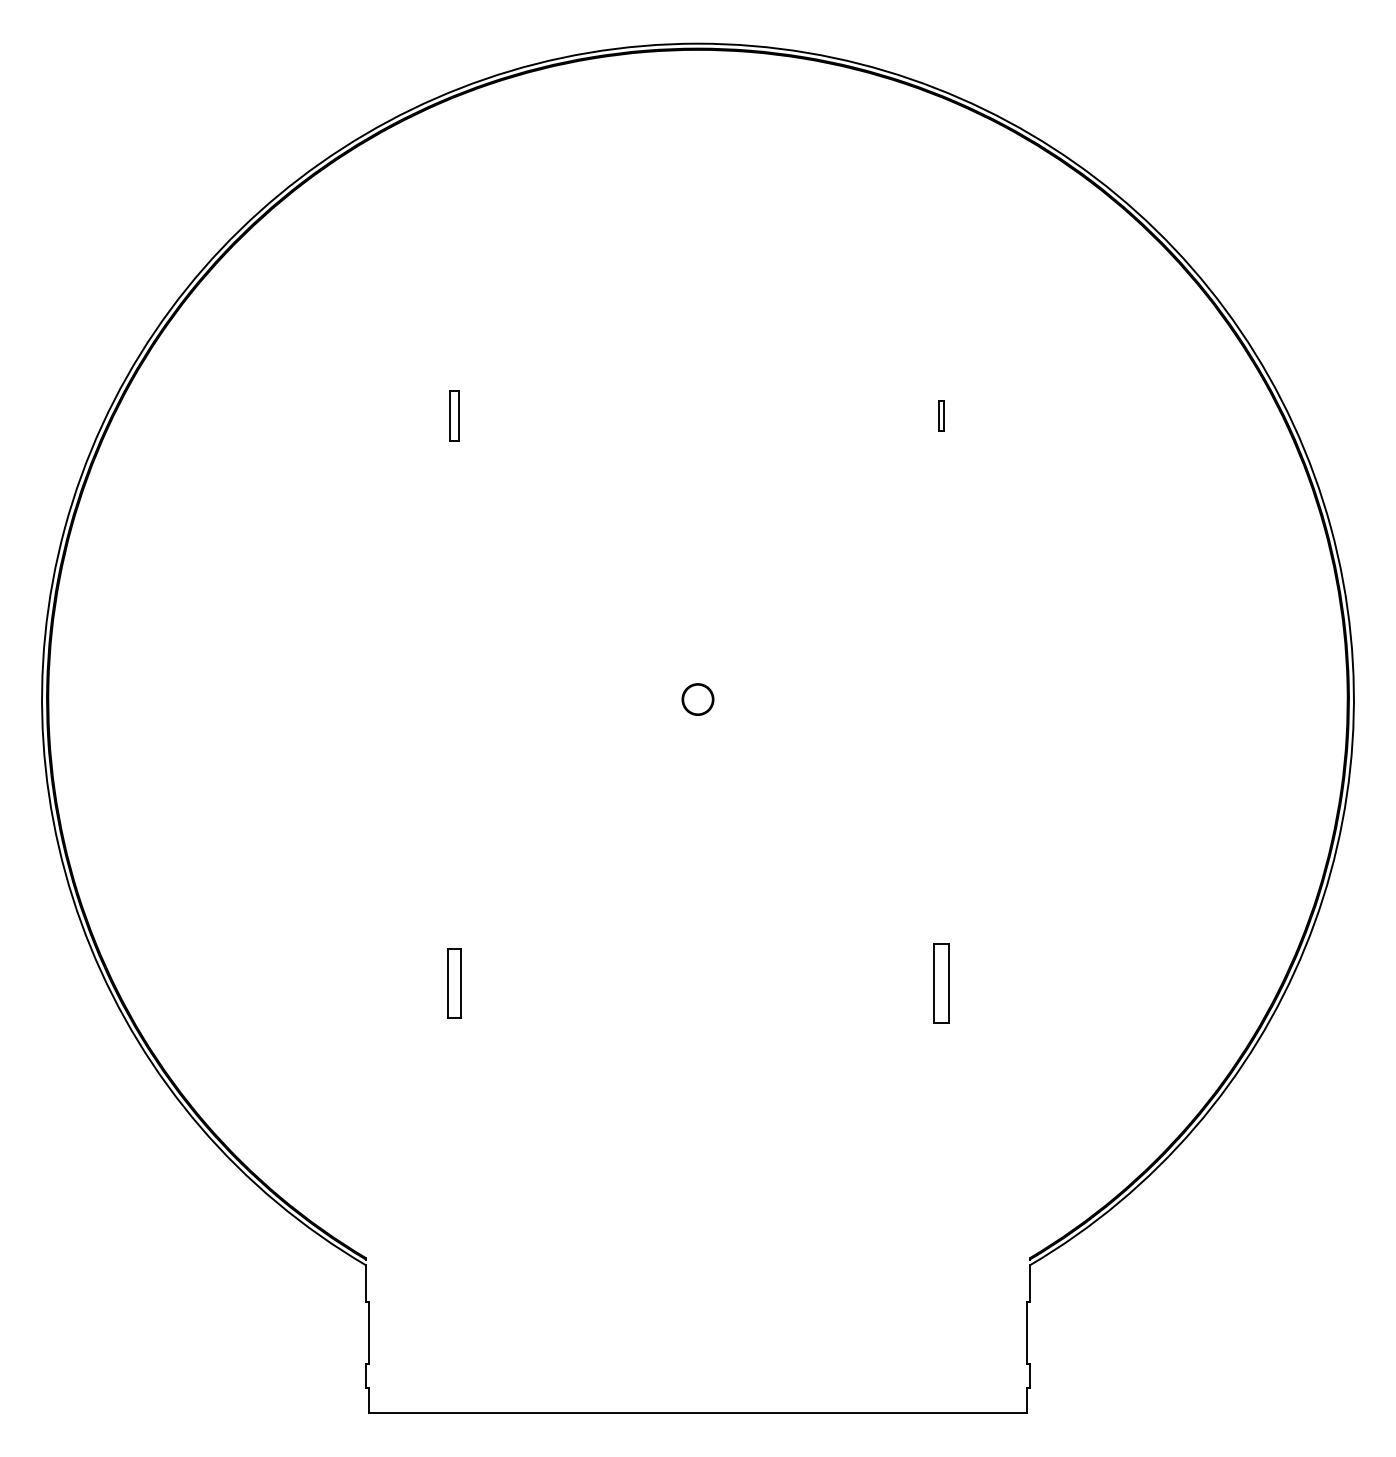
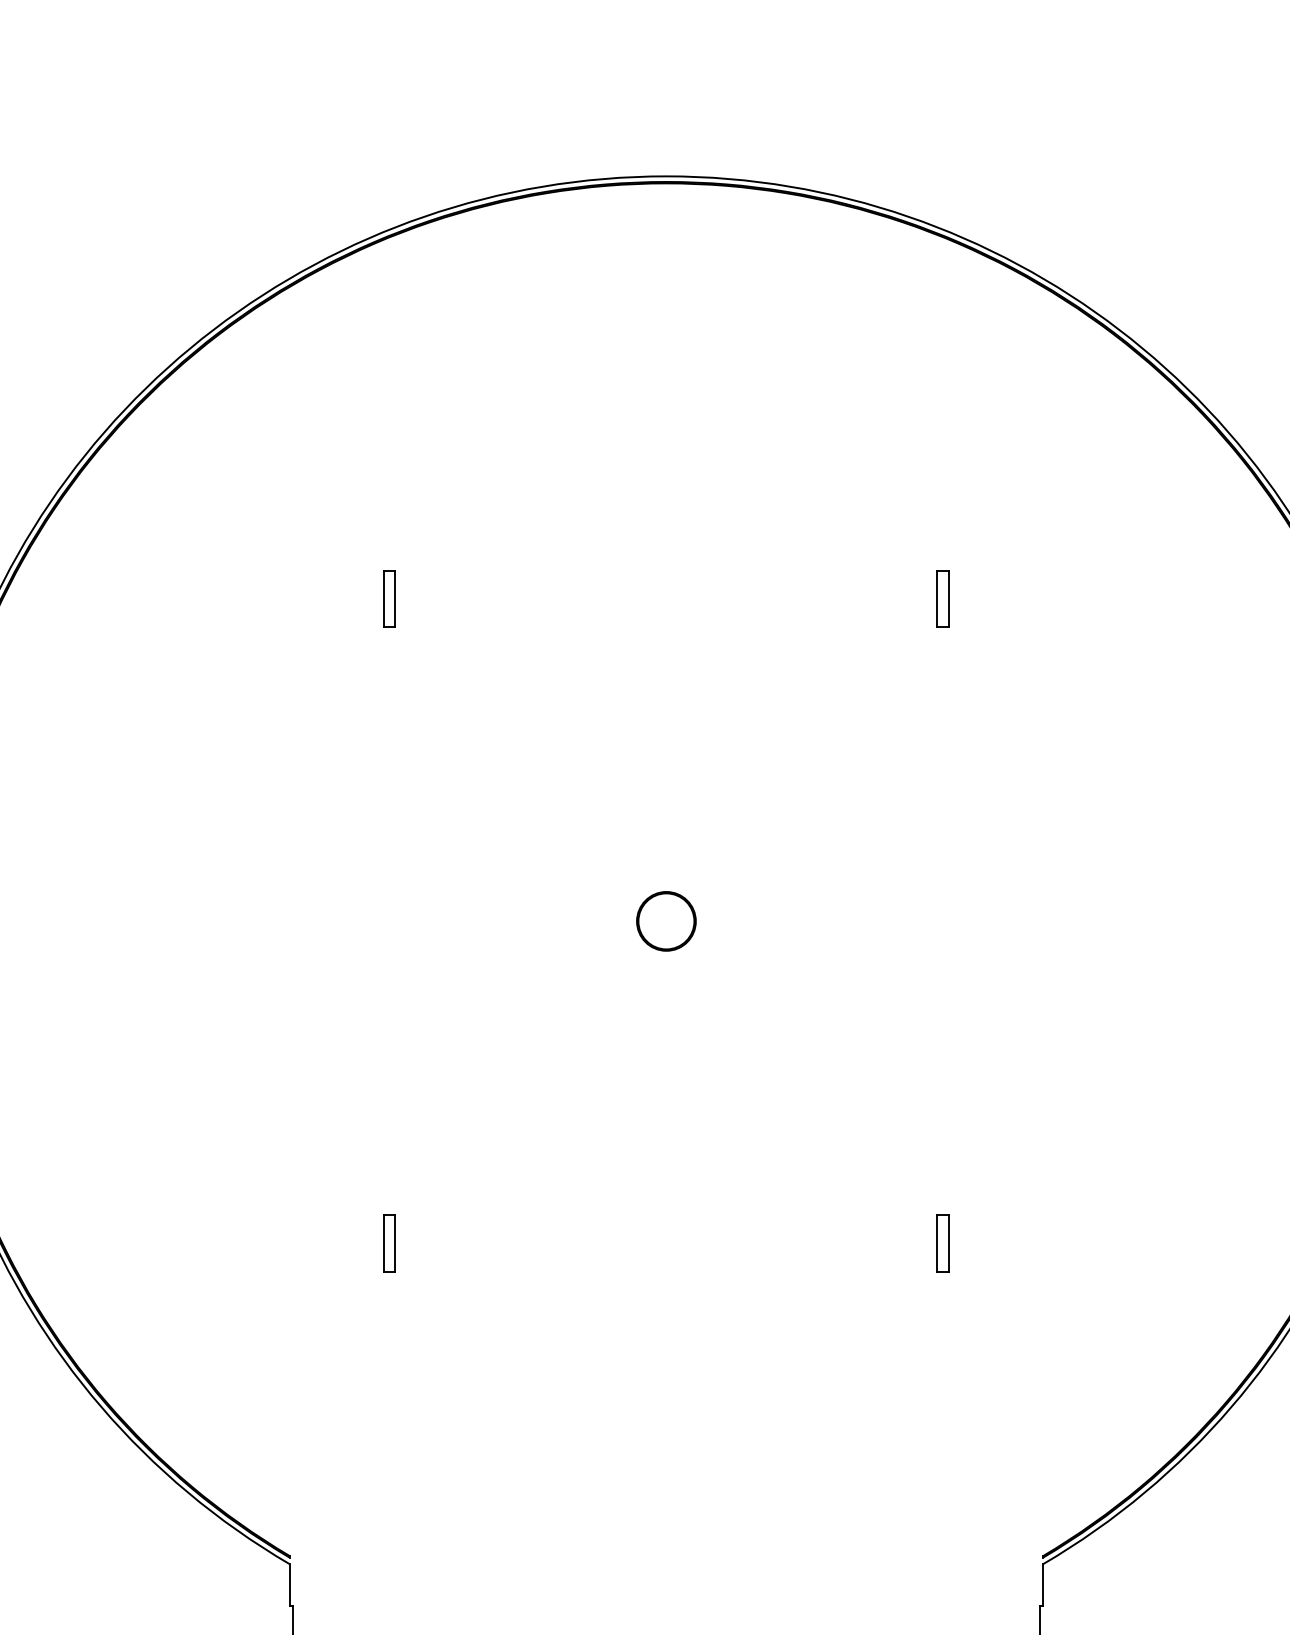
part: (941, 415) -> (943, 598), size x1.67
part: (697, 699) -> (665, 921), size x1.67
part: (454, 982) -> (389, 1242), size x0.71
part: (941, 982) -> (943, 1242), size x0.62

